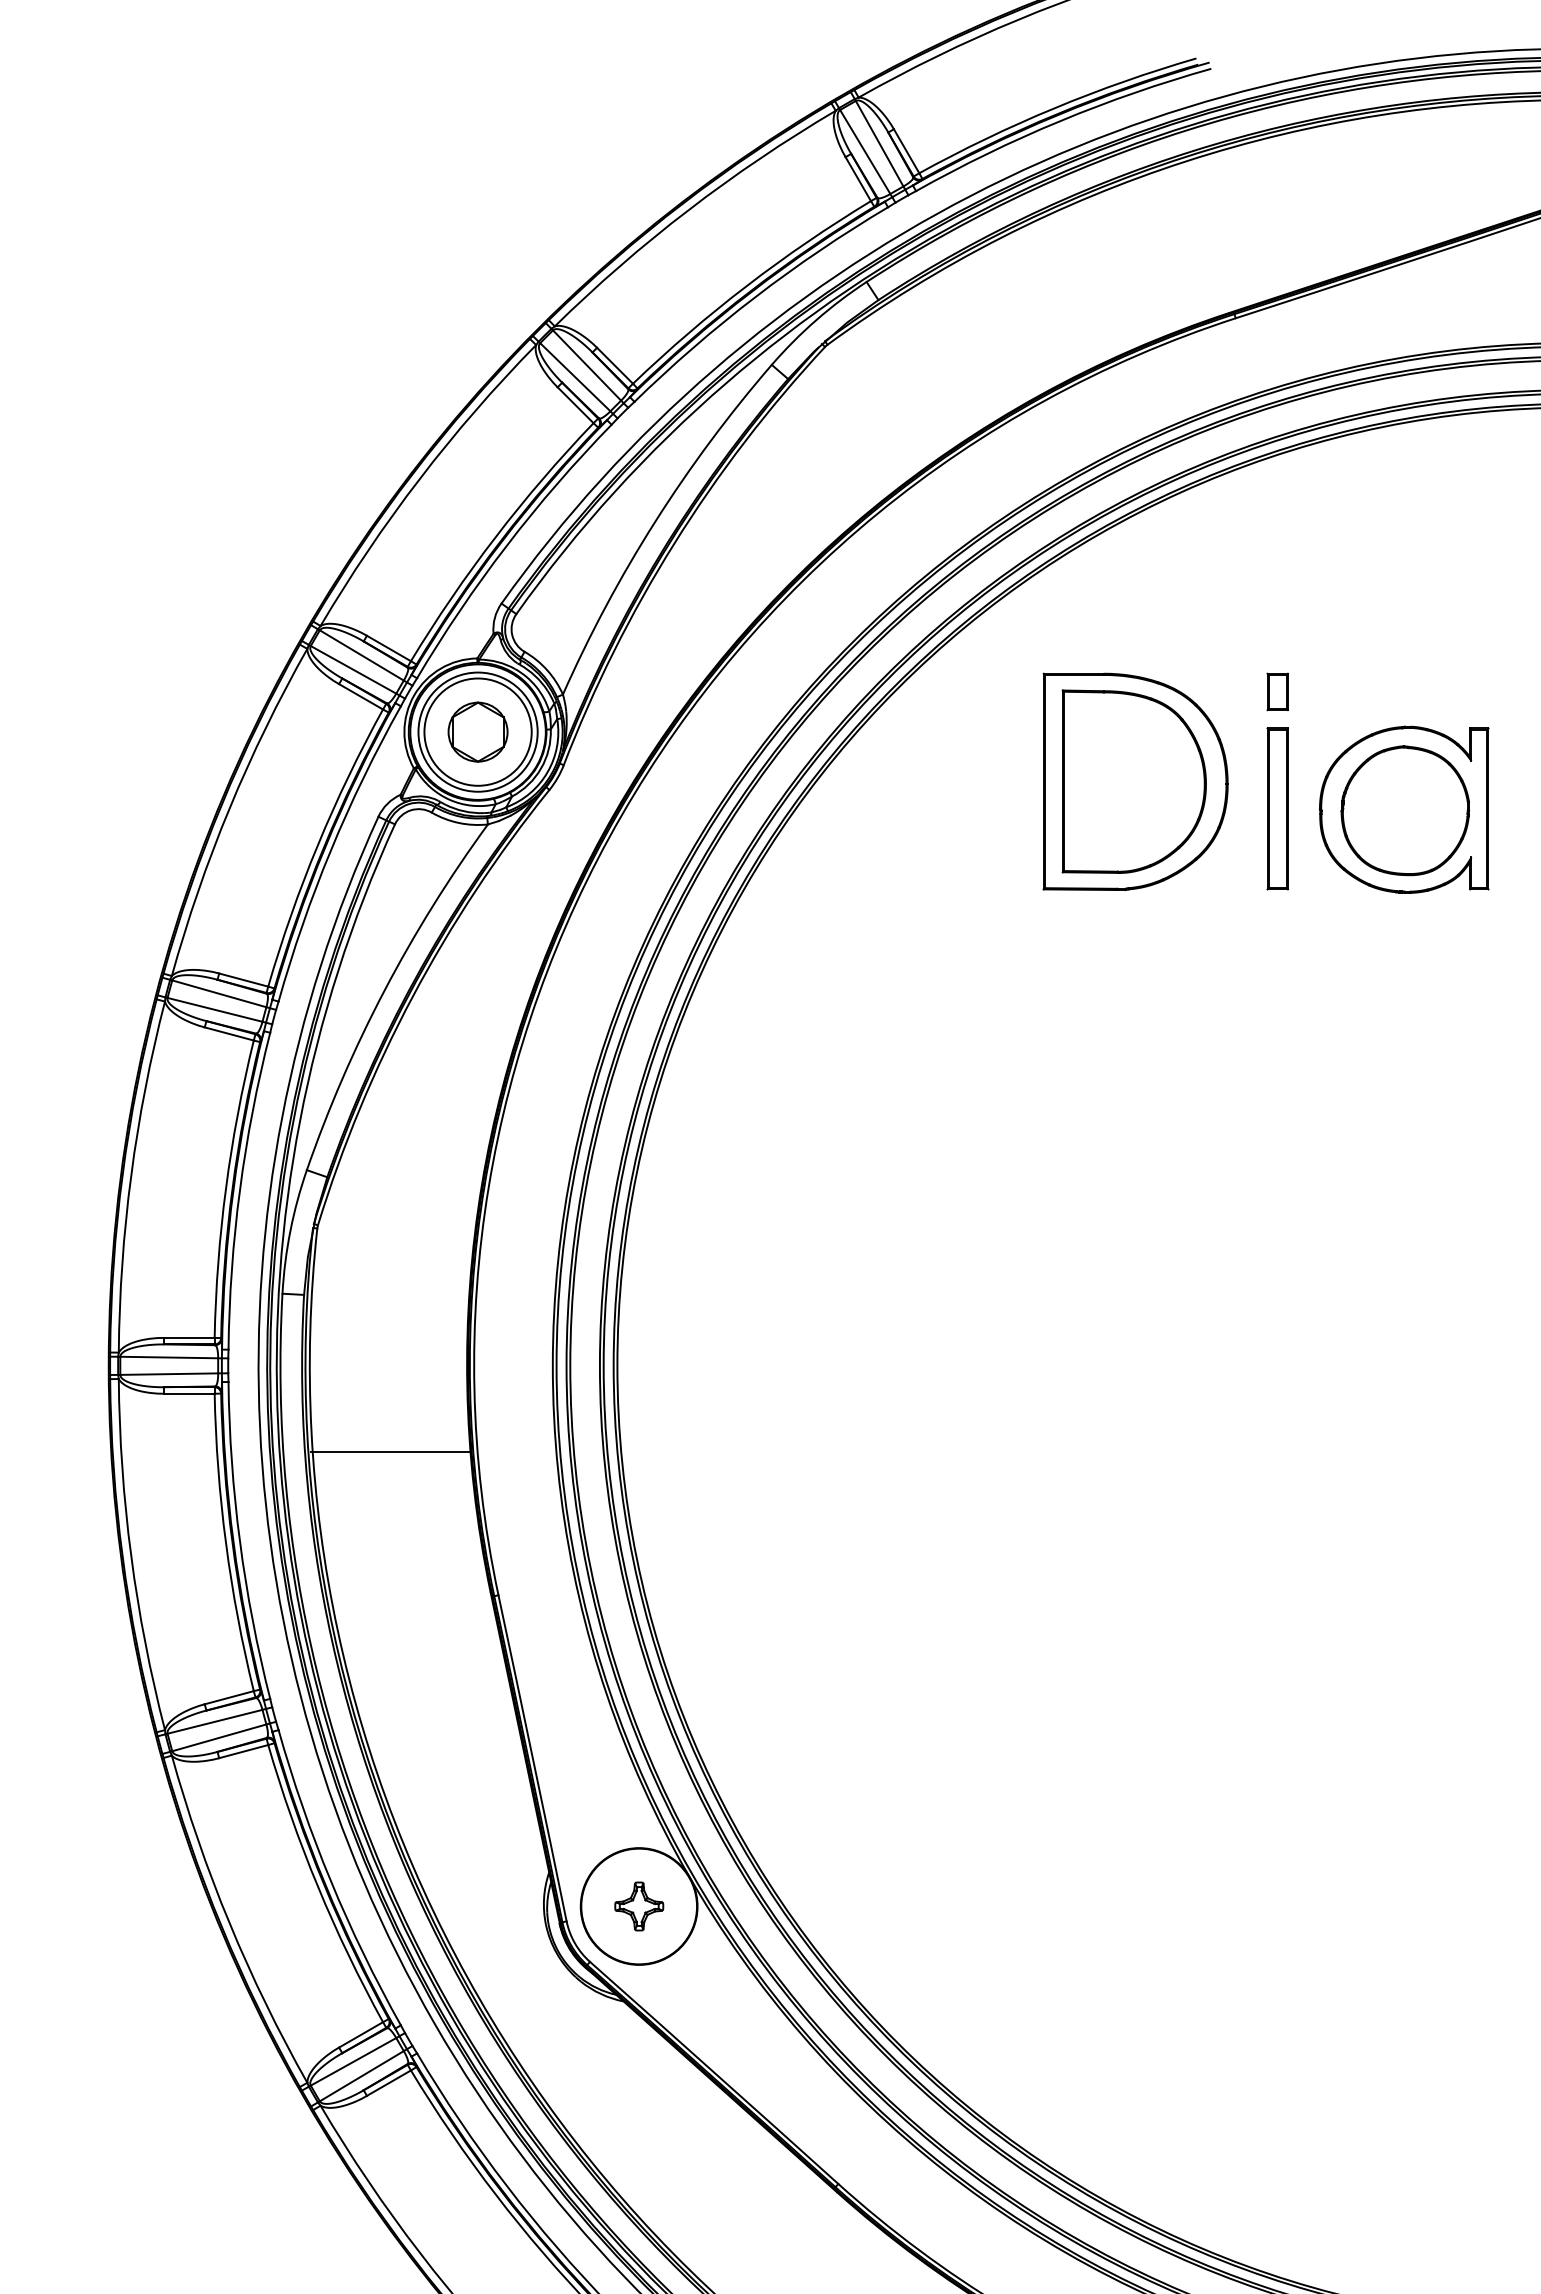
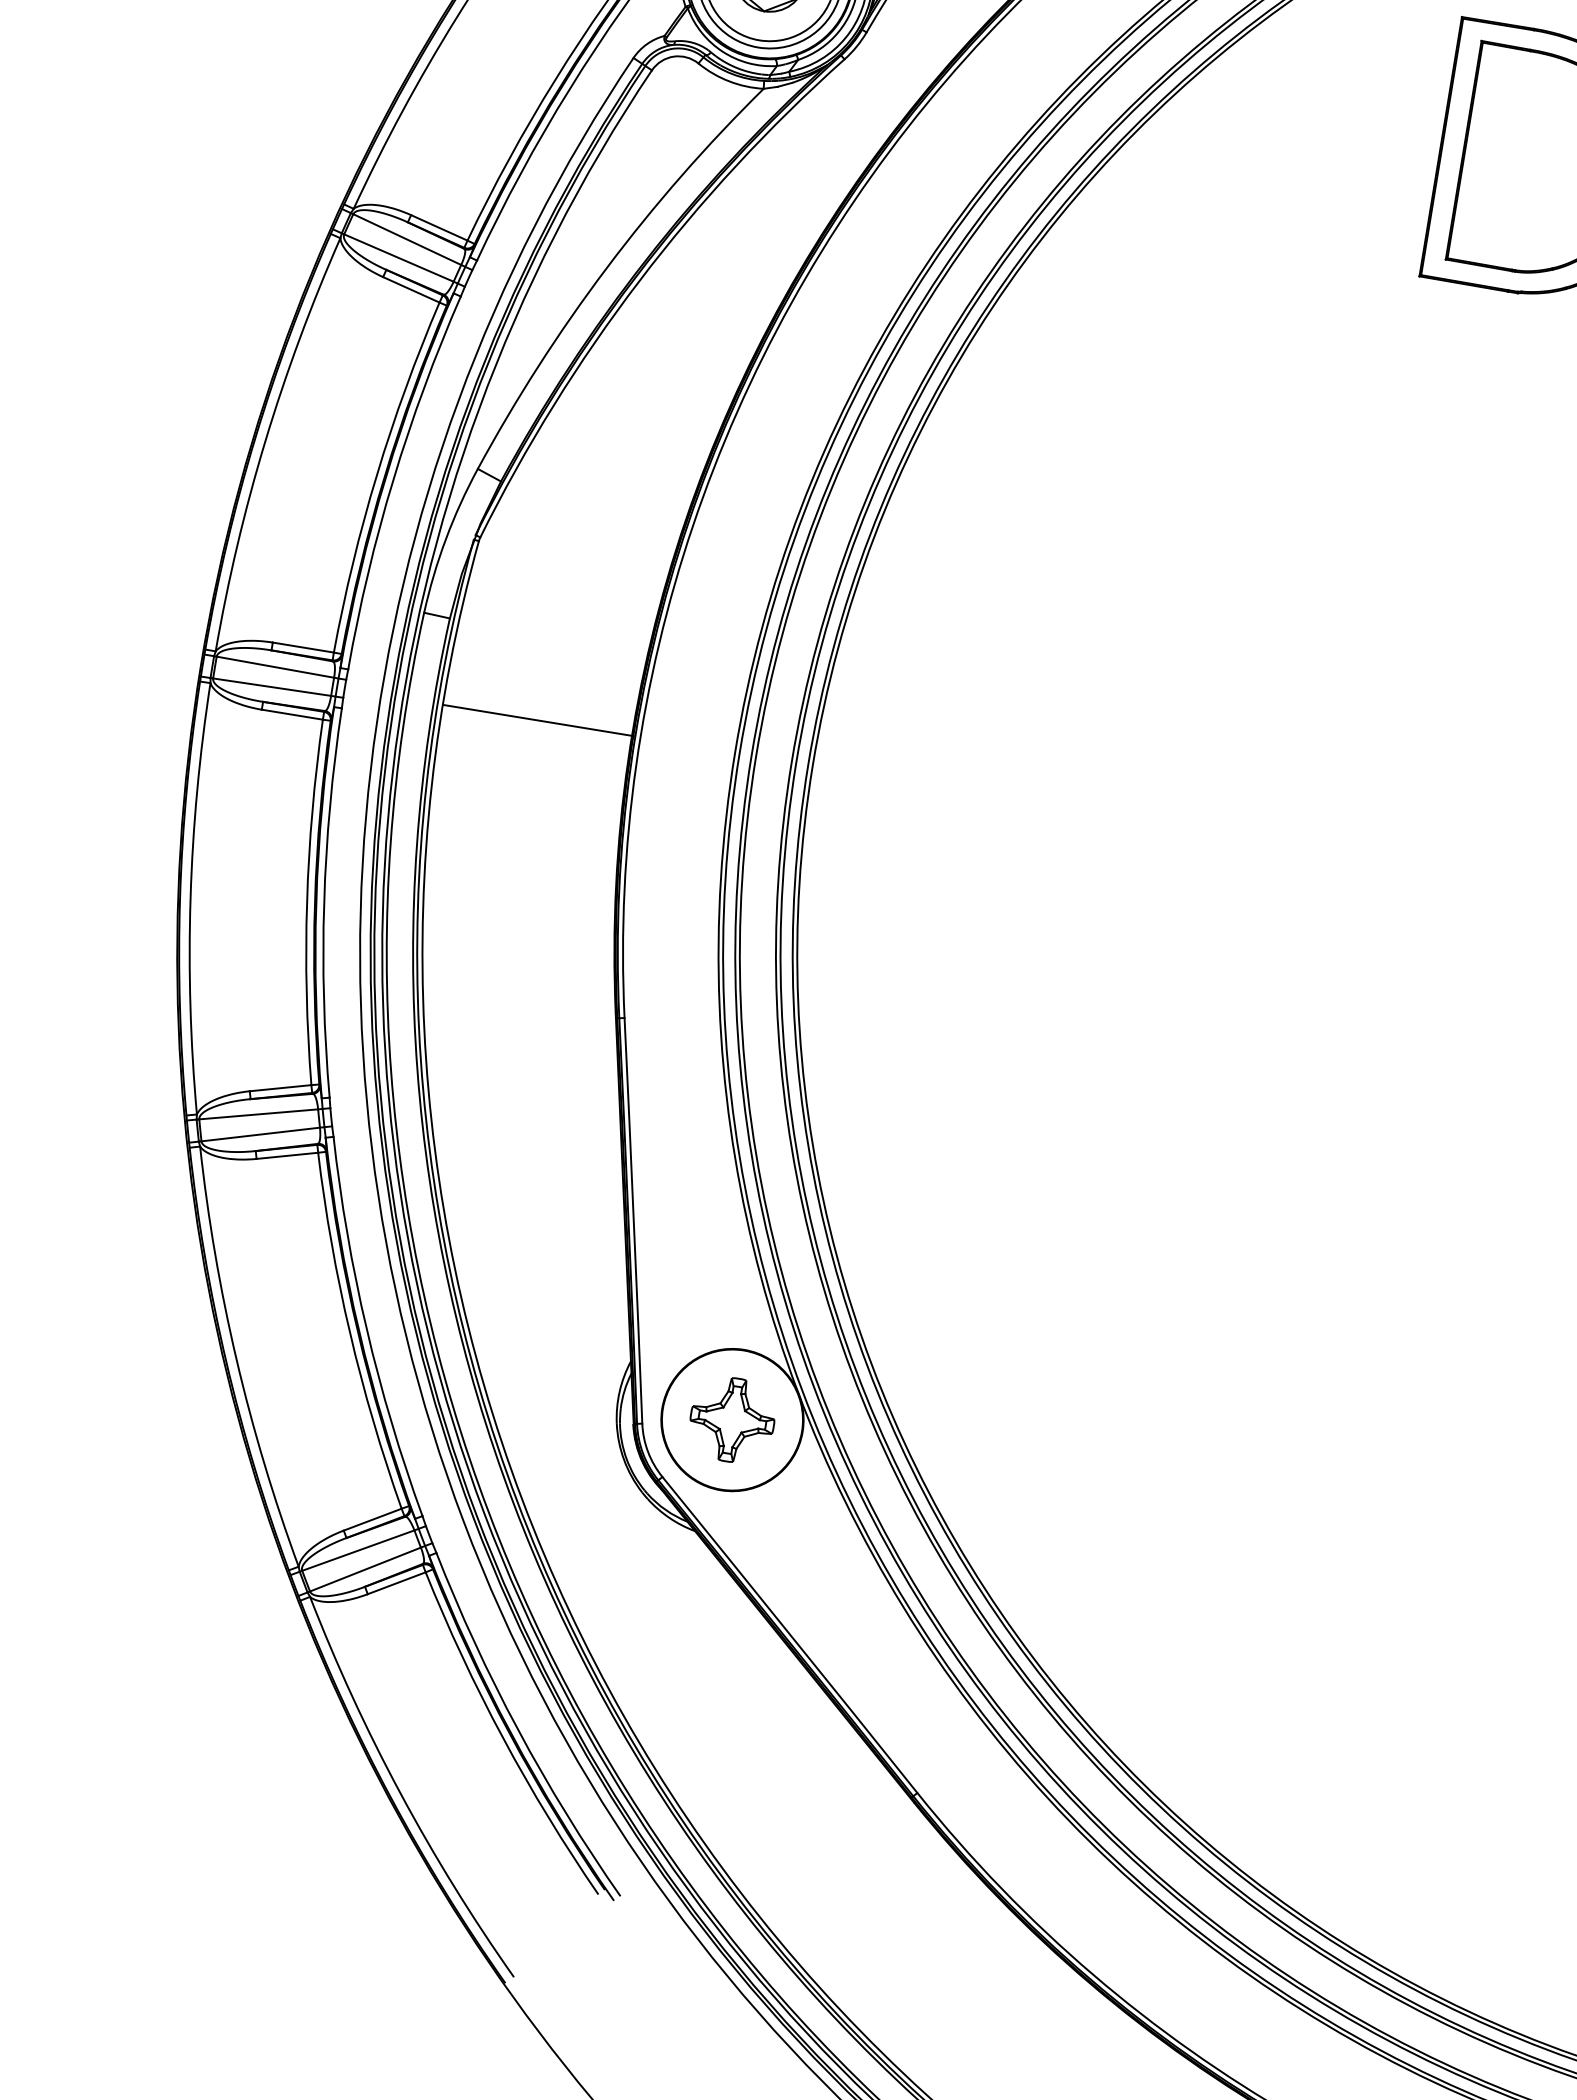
line: (389, 1451) -> (538, 720), moved
part: (639, 1906) -> (732, 1420), size x1.43

